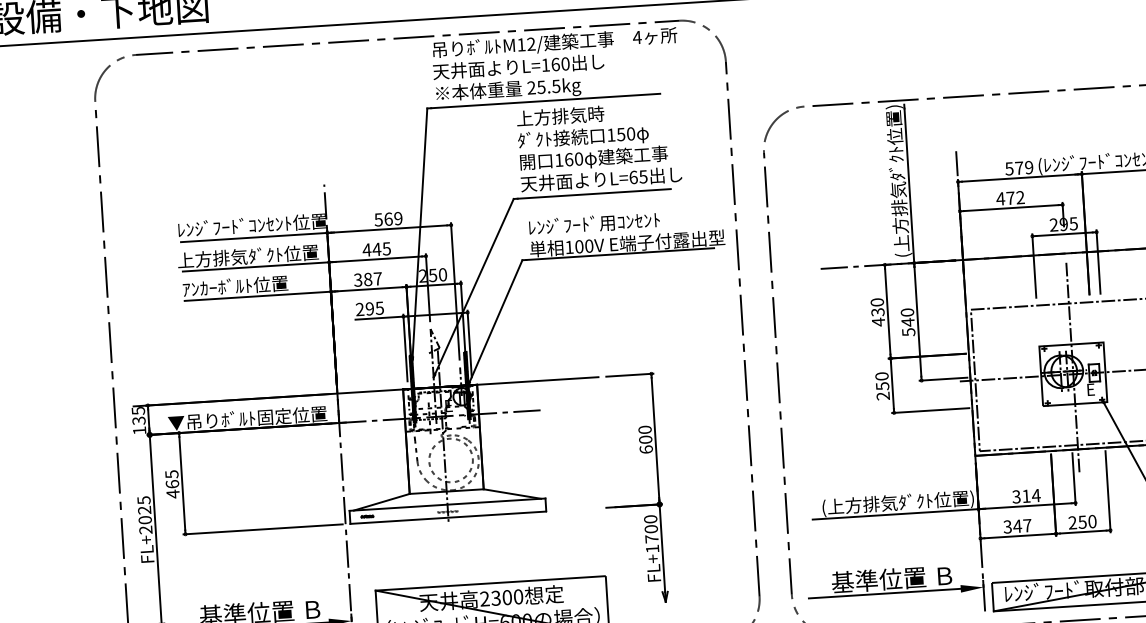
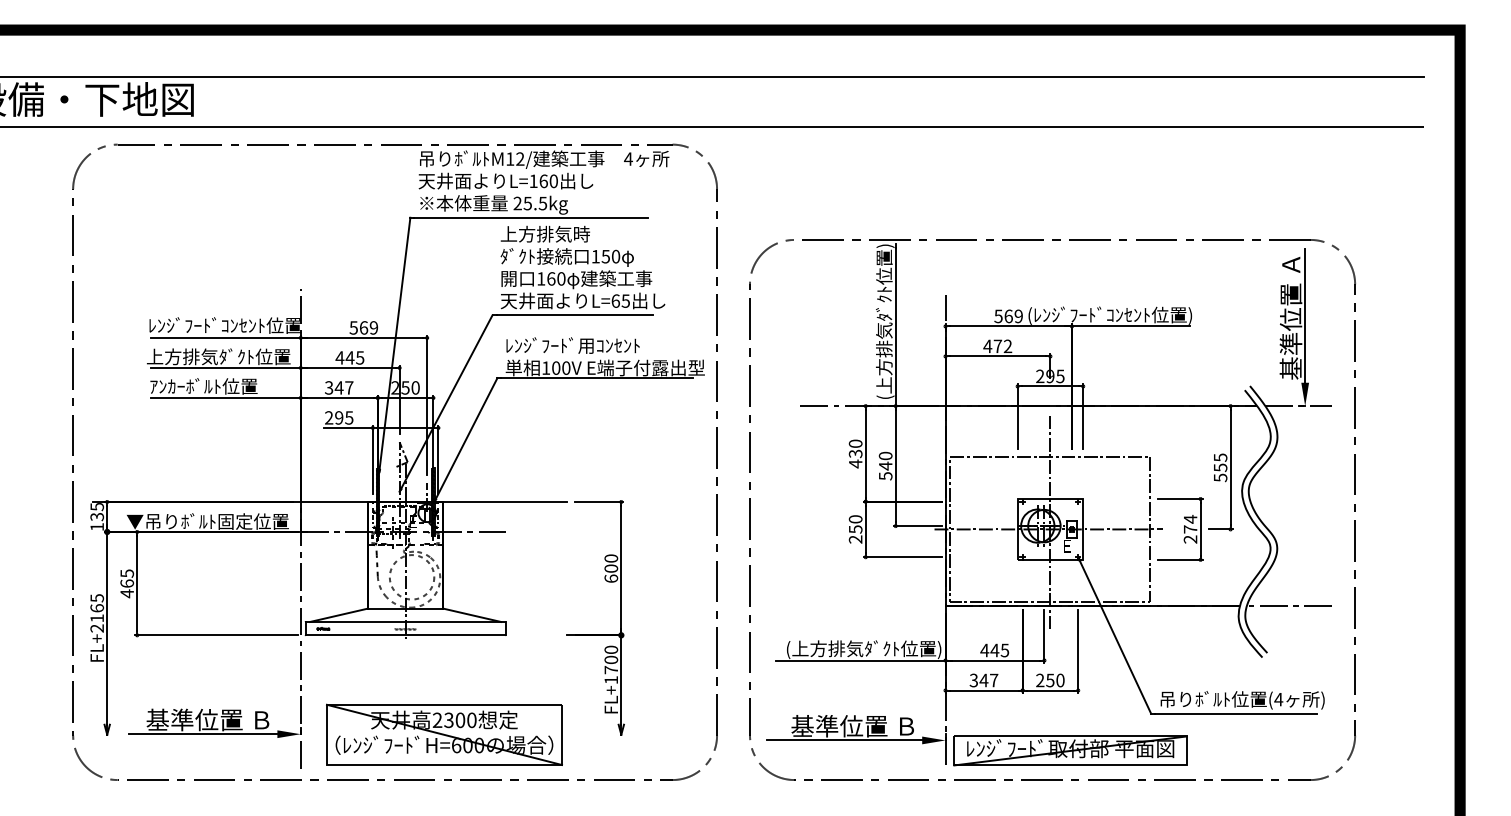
text: (1019, 168) -> (1008, 316), 579 -> 569
text: (367, 279) -> (338, 387), 387 -> 347
text: (1026, 496) -> (994, 650), 314 -> 445
text: (145, 515) -> (97, 613), FL+2025 -> FL+2165

